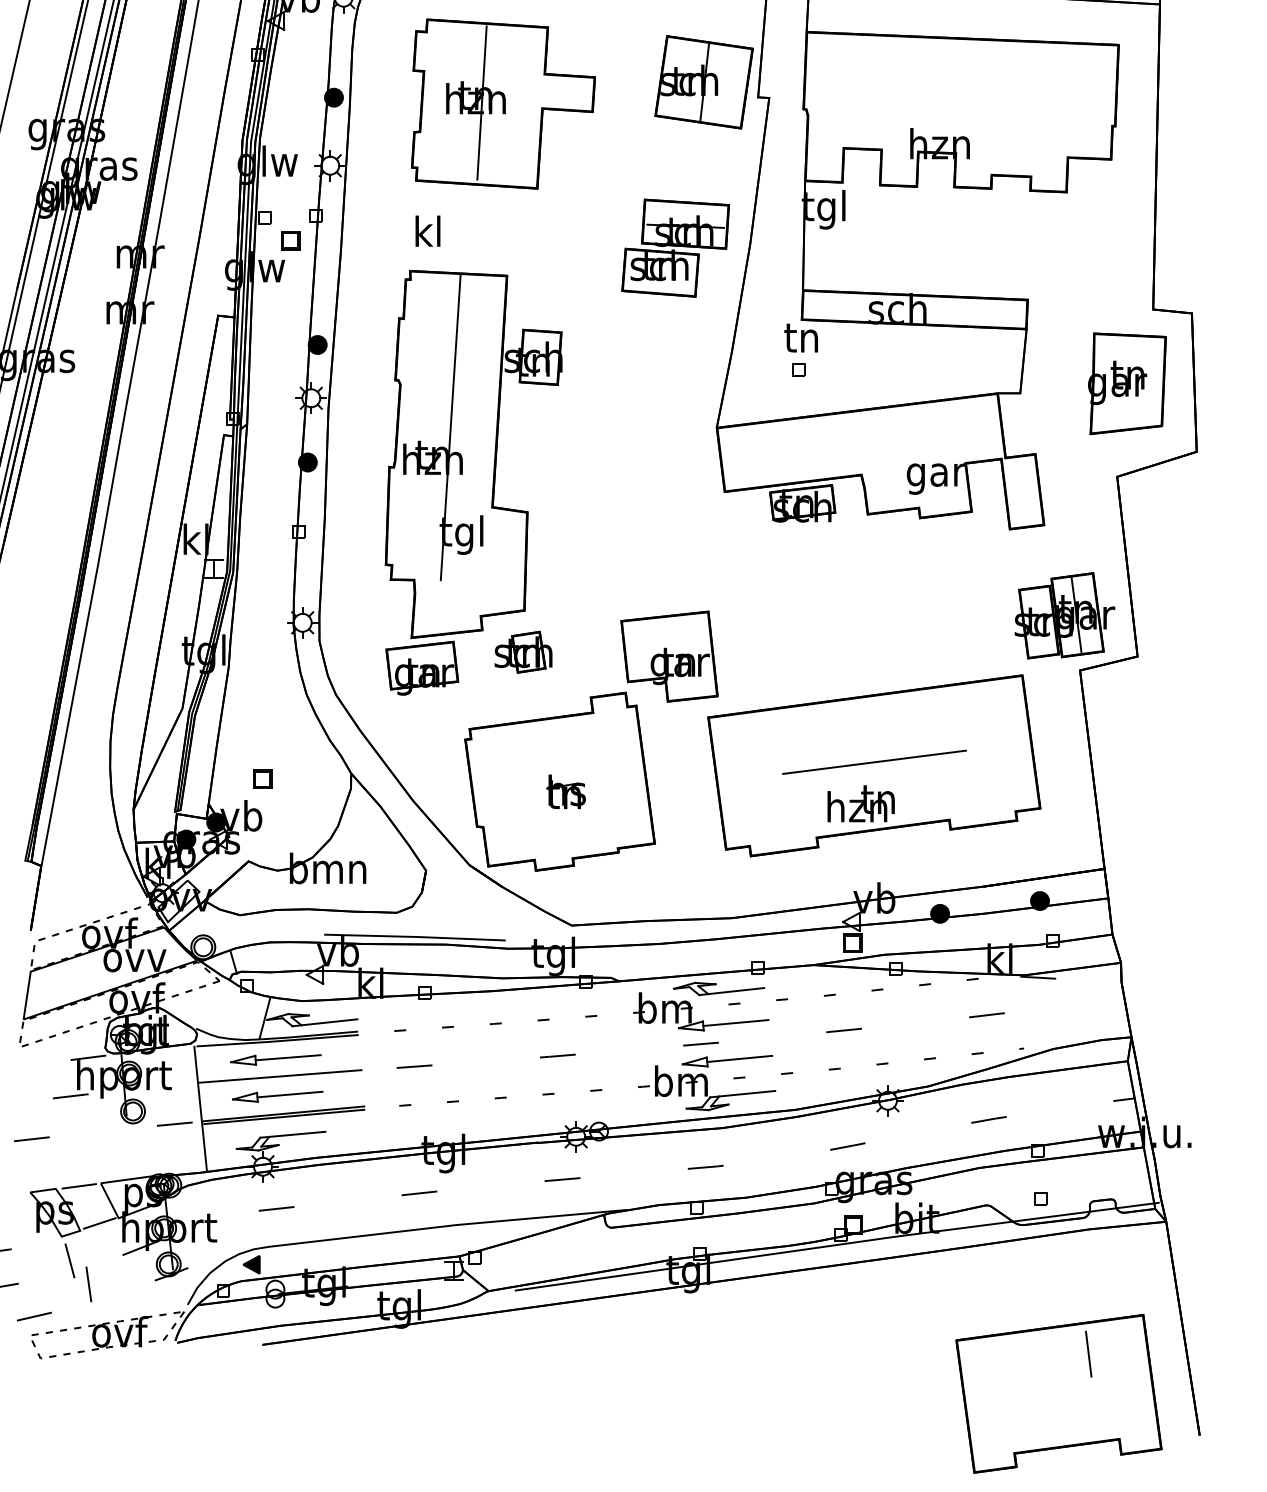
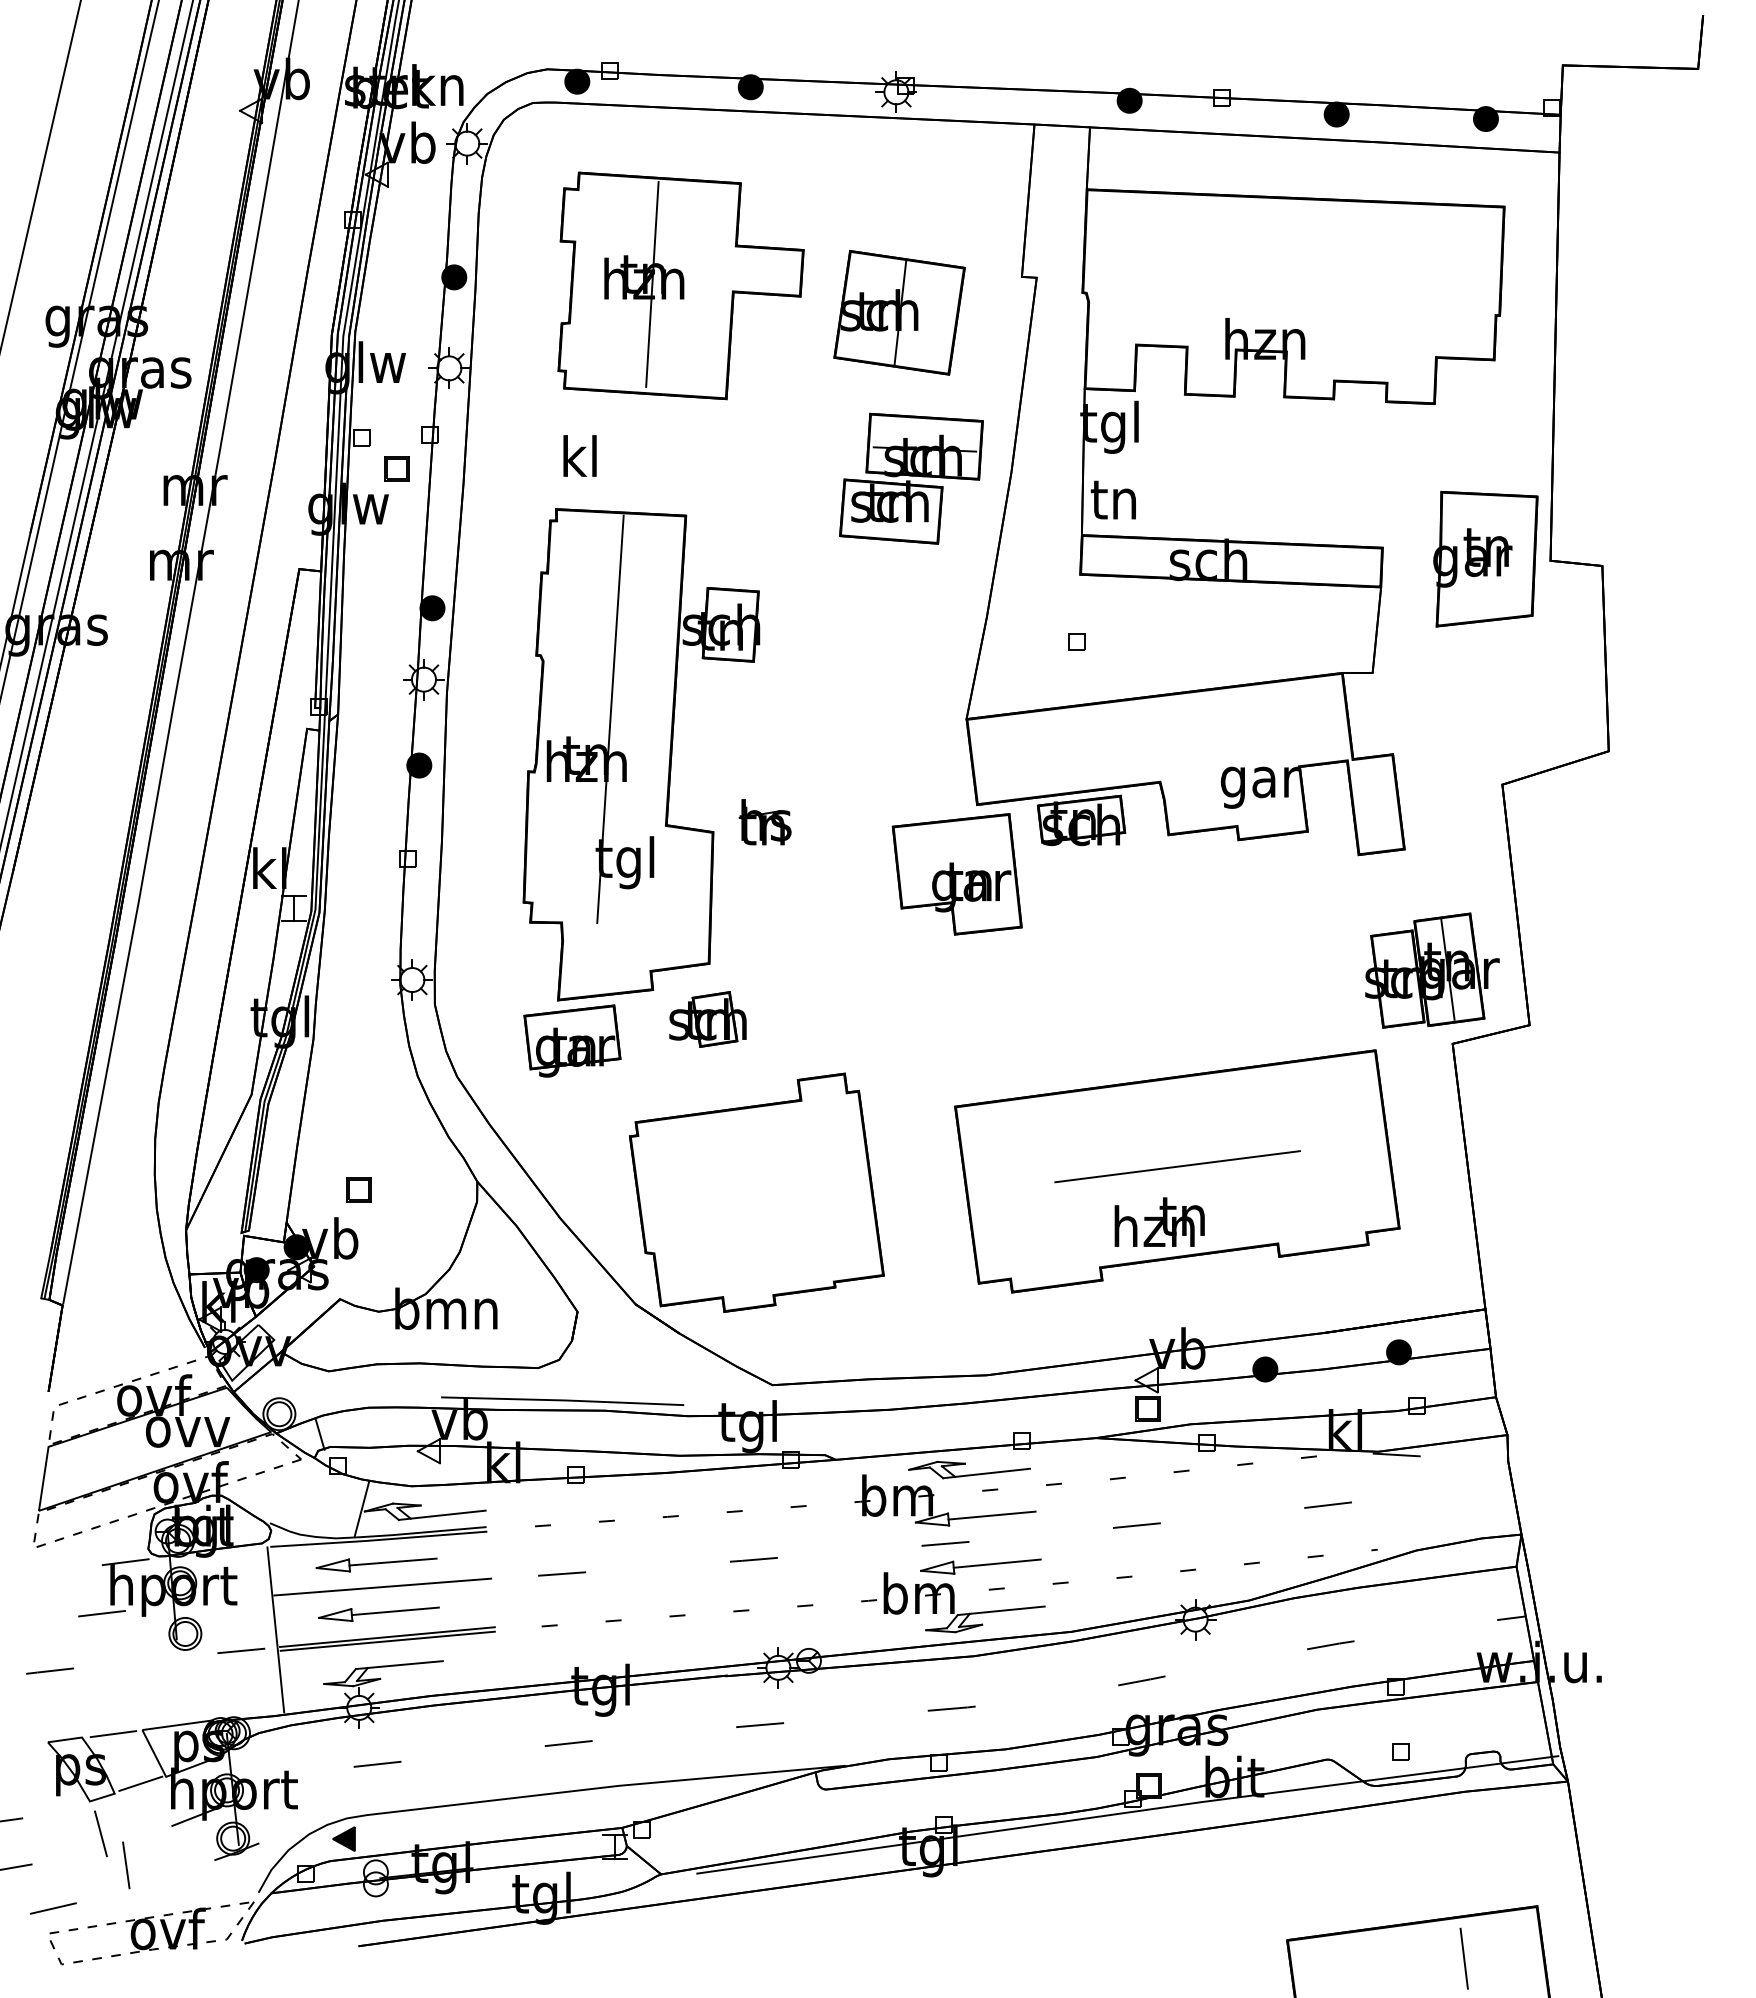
part: (704, 82) -> (899, 312), moved
text: (800, 337) -> (1112, 499), moved
part: (1127, 384) -> (1485, 559), moved
part: (668, 656) -> (956, 874), moved
part: (565, 792) -> (764, 822), moved

